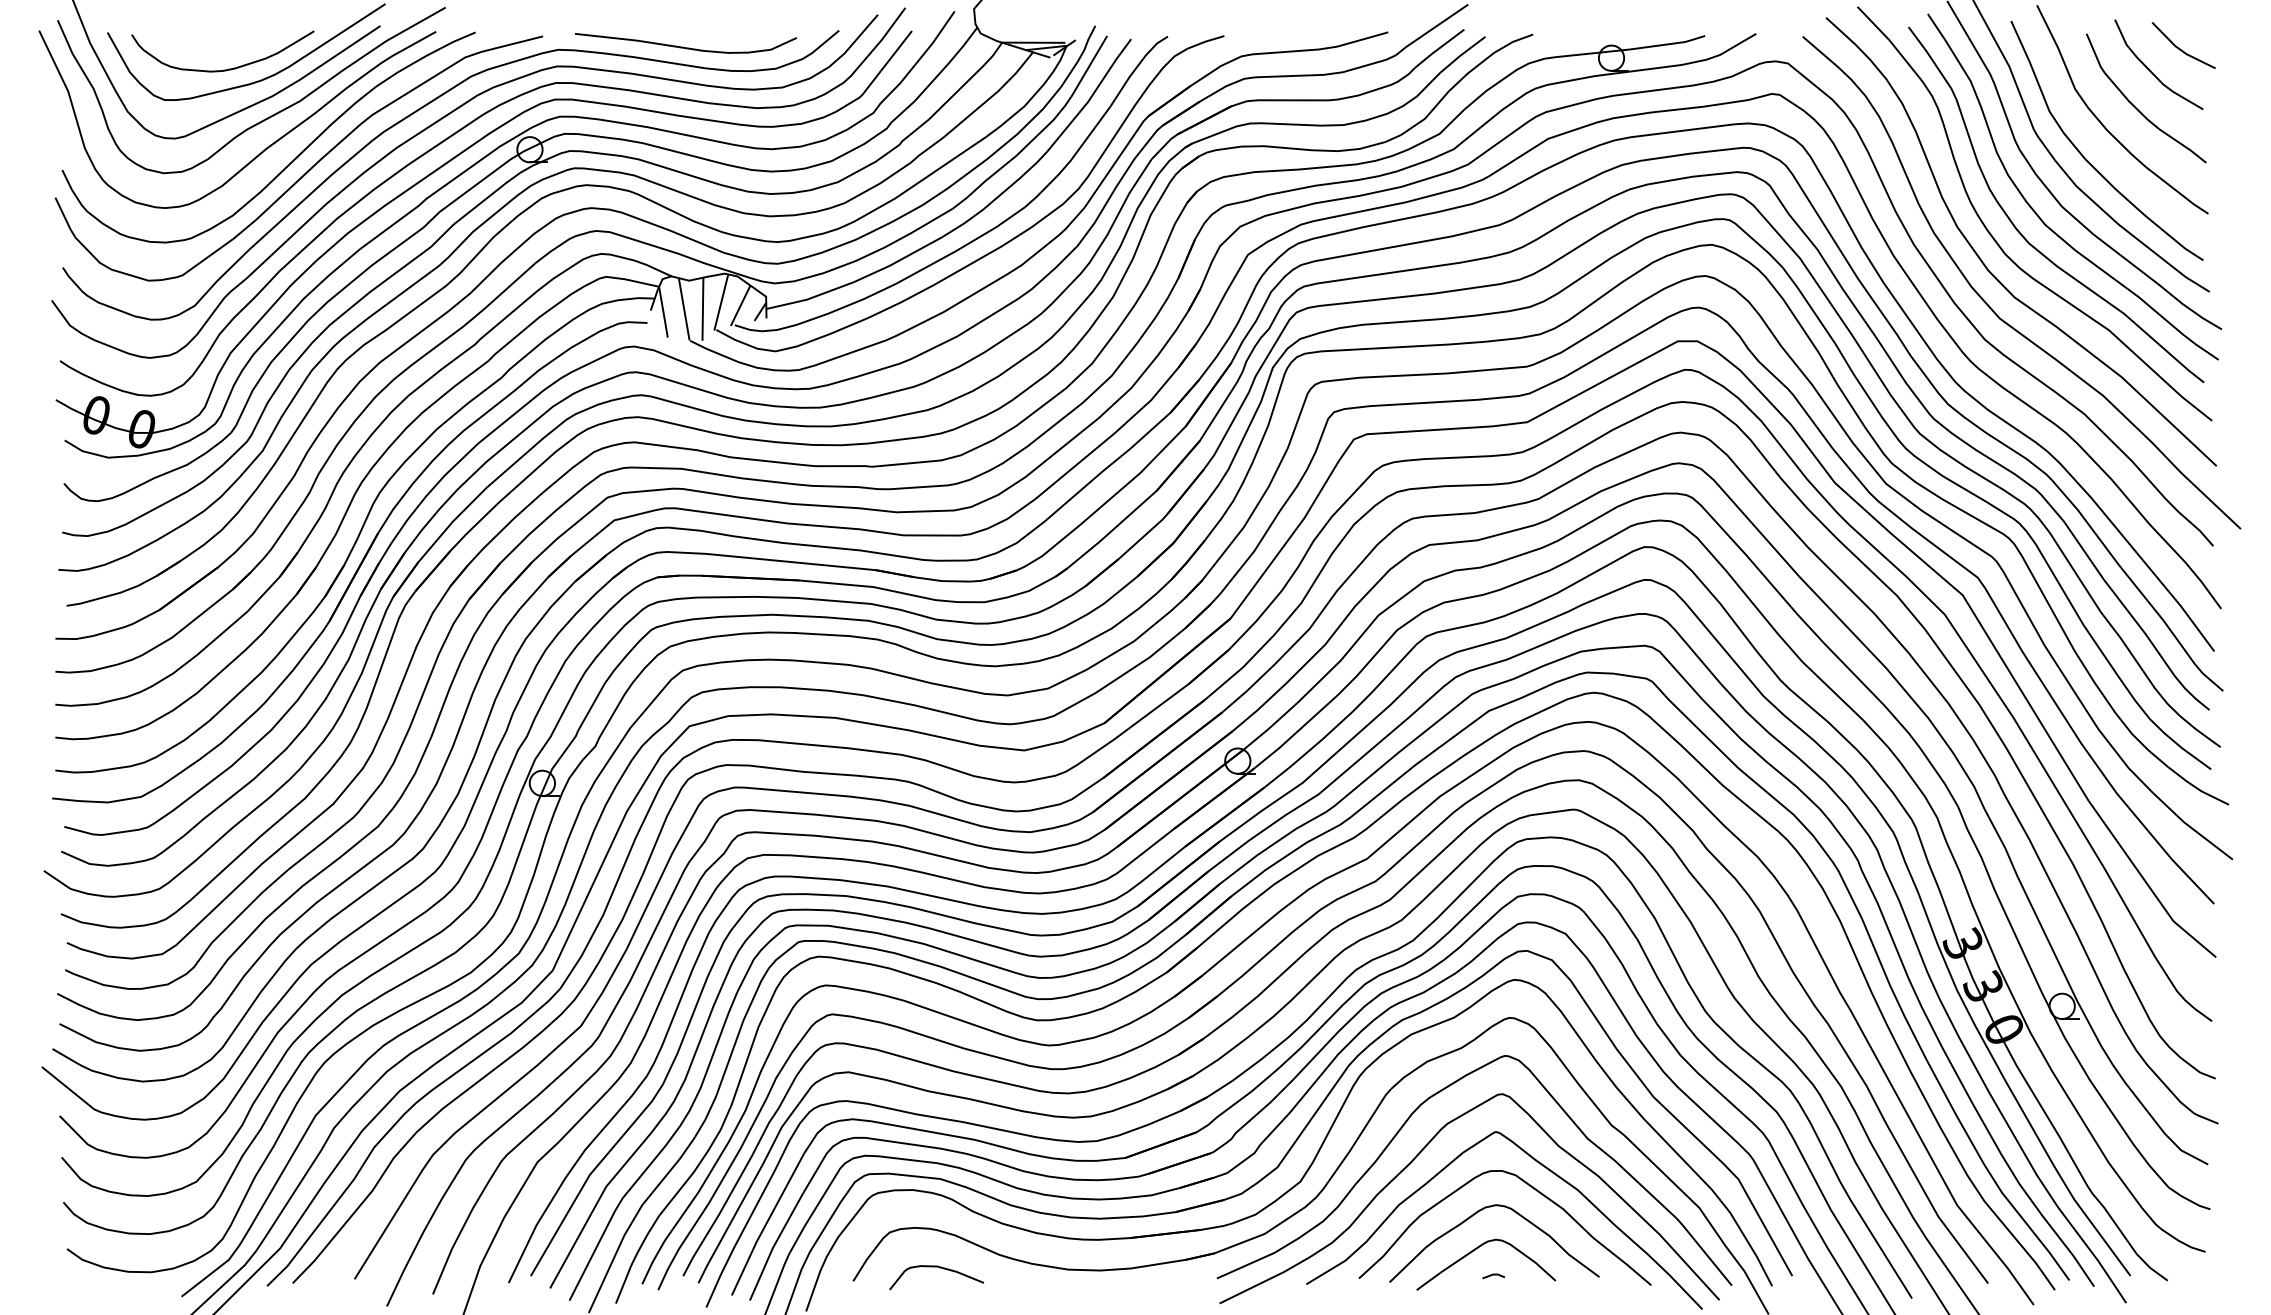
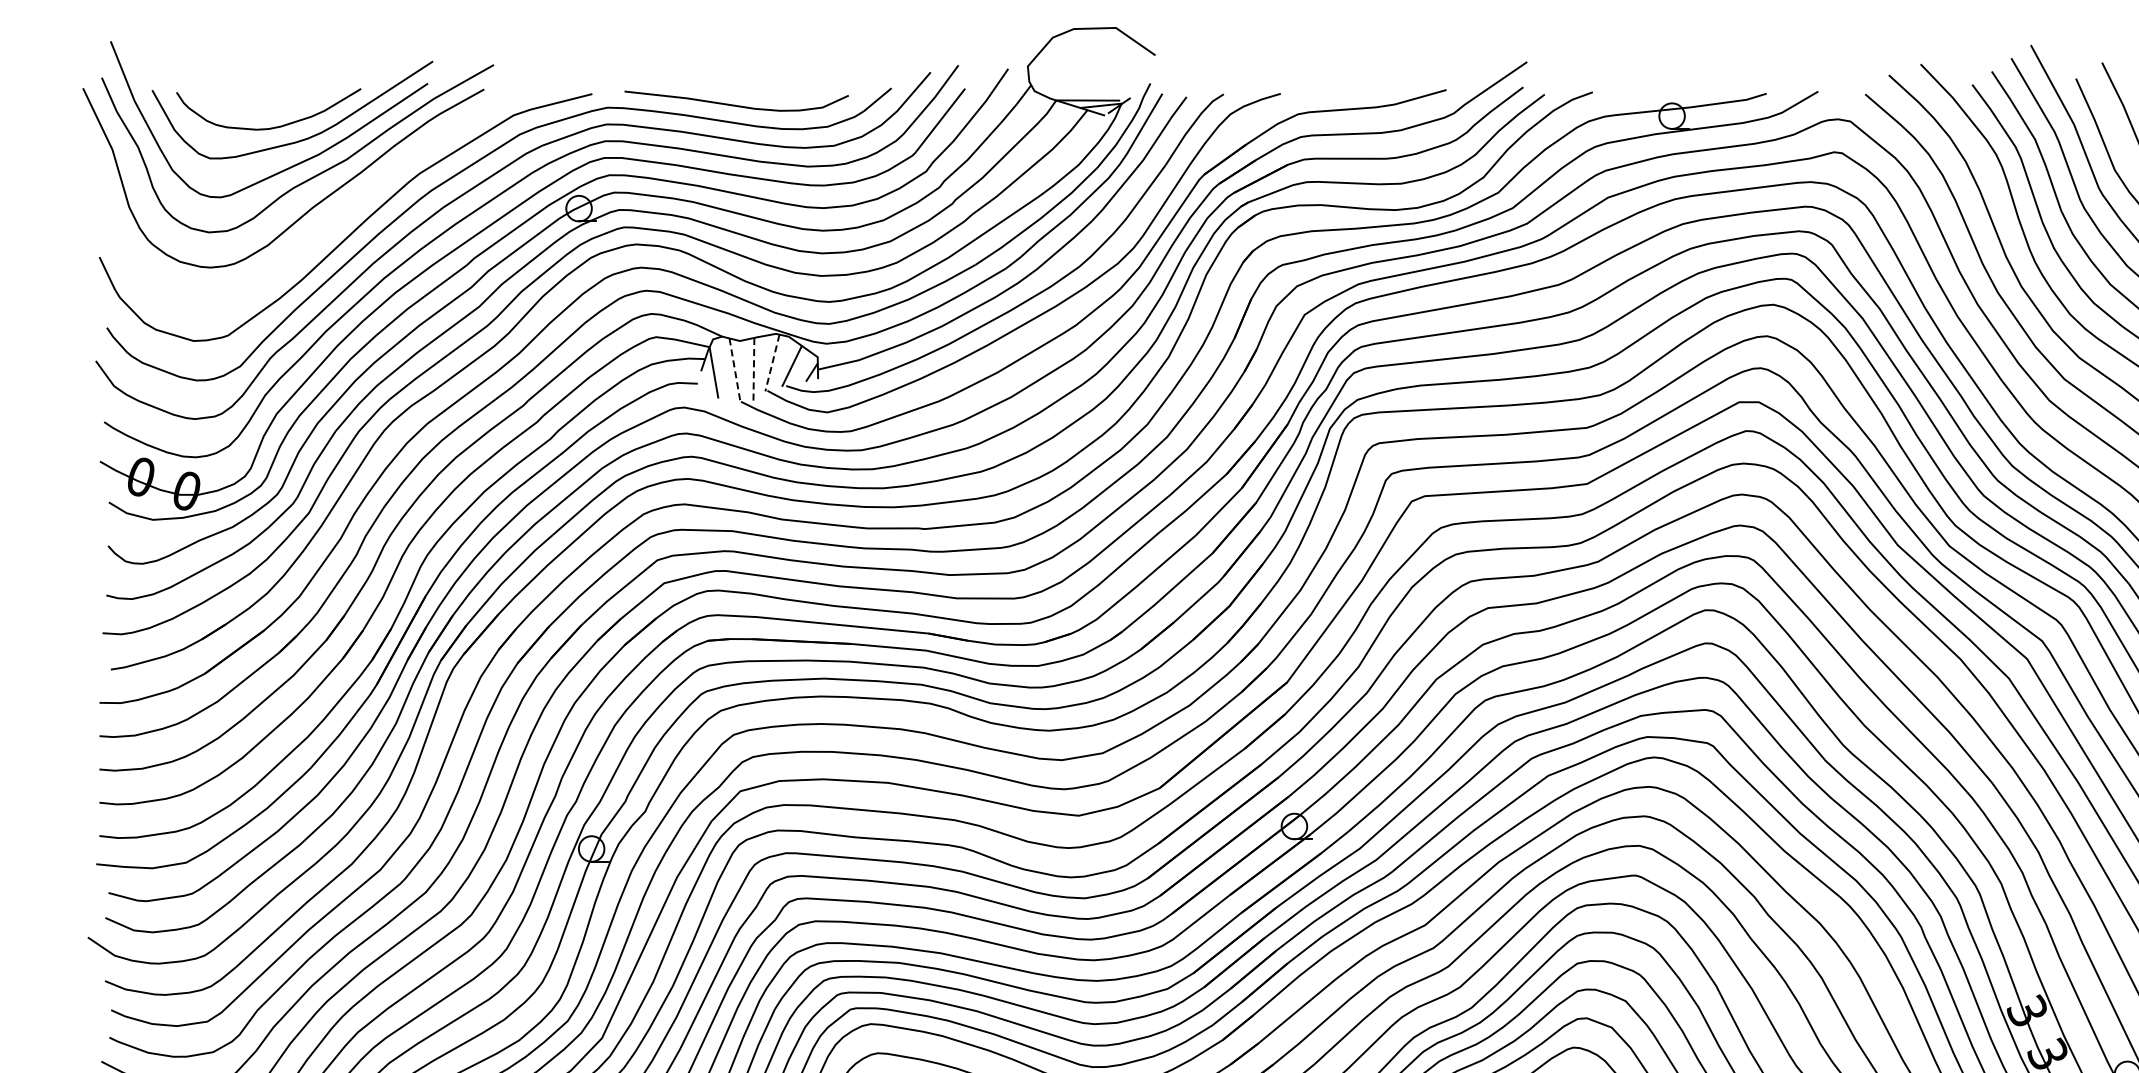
curve: (292, 160) -> (339, 219), removed
line: (721, 302) -> (772, 363), solid -> dashed
line: (684, 309) -> (735, 370), solid -> dashed
line: (702, 309) -> (753, 370), solid -> dashed

